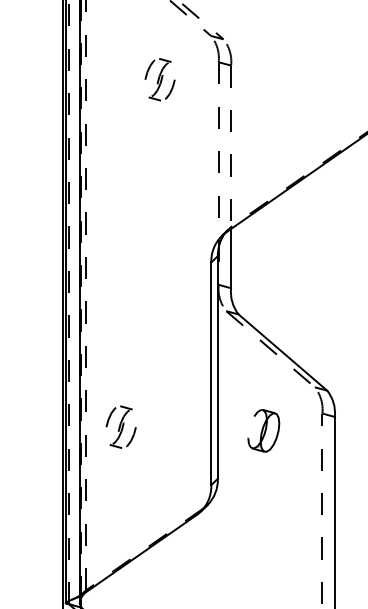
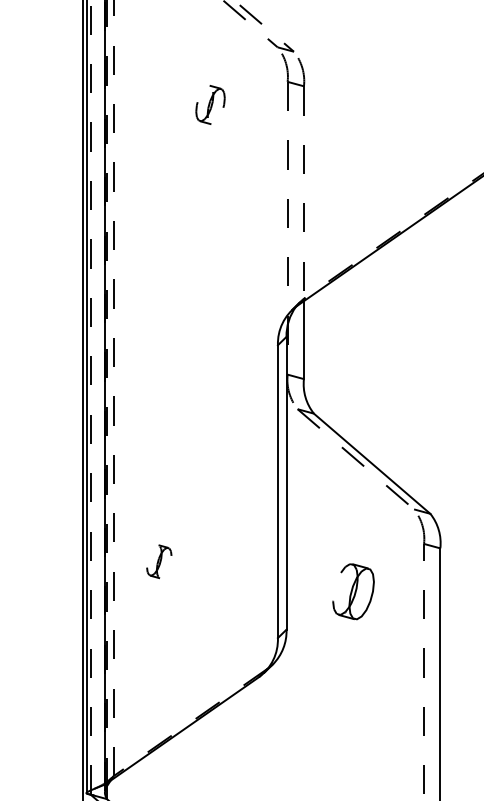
part: (159, 79) -> (209, 104), size x0.7
part: (120, 426) -> (158, 560), size x0.6
part: (263, 430) -> (353, 591), moved

